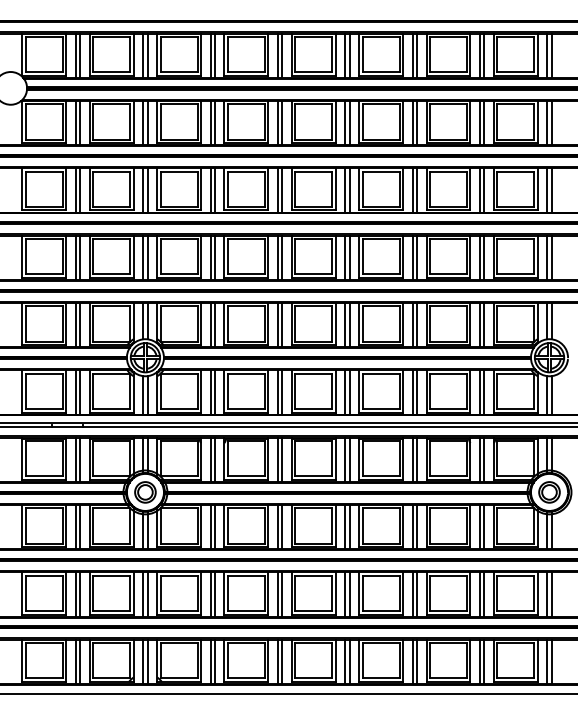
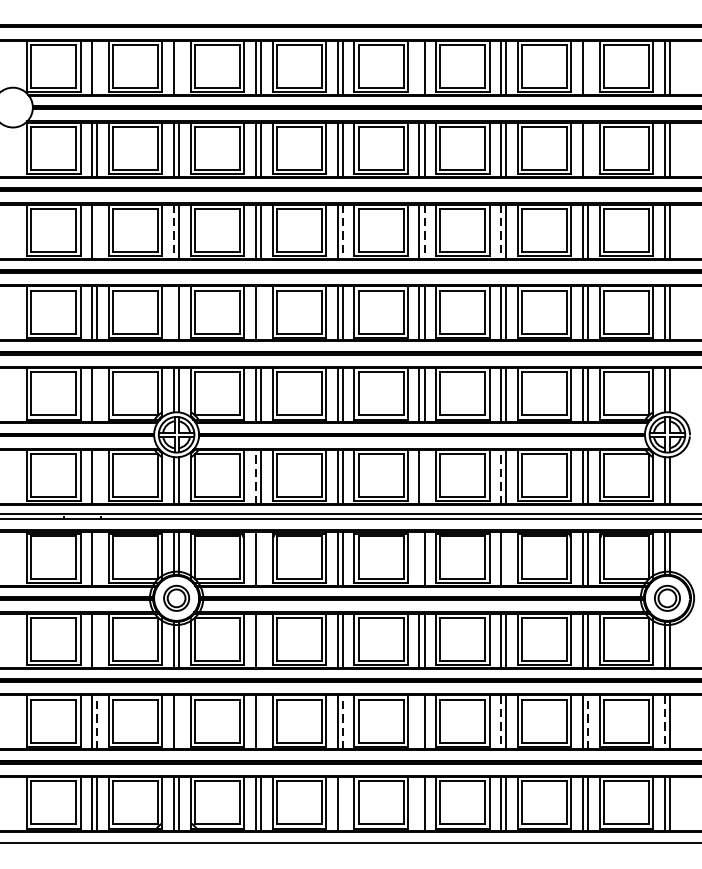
line: (80, 55) -> (97, 67), removed
line: (147, 55) -> (179, 67), removed
line: (345, 55) -> (419, 67), removed
line: (484, 55) -> (588, 67), removed
line: (484, 122) -> (588, 149), removed
line: (80, 190) -> (97, 231), removed
line: (143, 190) -> (174, 231), solid -> dashed
line: (282, 190) -> (343, 231), solid -> dashed
line: (349, 190) -> (424, 231), solid -> dashed
line: (412, 190) -> (501, 231), solid -> dashed
line: (143, 257) -> (174, 313), removed
line: (214, 257) -> (260, 313), removed
line: (80, 324) -> (97, 394), removed
line: (80, 392) -> (97, 477), removed
line: (210, 392) -> (255, 477), solid -> dashed
line: (349, 392) -> (424, 477), removed
line: (412, 392) -> (501, 477), solid -> dashed
line: (80, 459) -> (97, 558), removed
line: (214, 459) -> (260, 558), removed
line: (345, 459) -> (419, 558), removed
line: (416, 459) -> (505, 558), removed
line: (80, 526) -> (97, 639), removed
line: (214, 526) -> (260, 639), removed
line: (80, 594) -> (97, 722), solid -> dashed
line: (147, 594) -> (179, 722), removed
line: (214, 594) -> (260, 722), removed
line: (282, 594) -> (343, 722), solid -> dashed
line: (345, 594) -> (419, 722), removed
line: (484, 594) -> (588, 722), solid -> dashed
line: (412, 595) -> (501, 723), solid -> dashed
line: (547, 595) -> (664, 723), solid -> dashed
line: (282, 661) -> (343, 803), removed
line: (345, 661) -> (419, 803), removed

